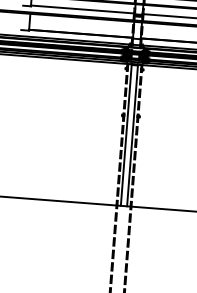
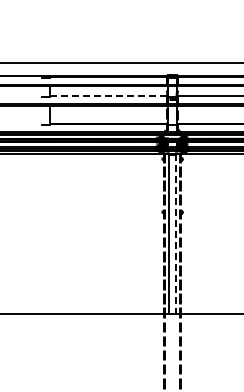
line: (83, 9) -> (109, 96), solid -> dashed
line: (132, 136) -> (175, 234), solid -> dashed

